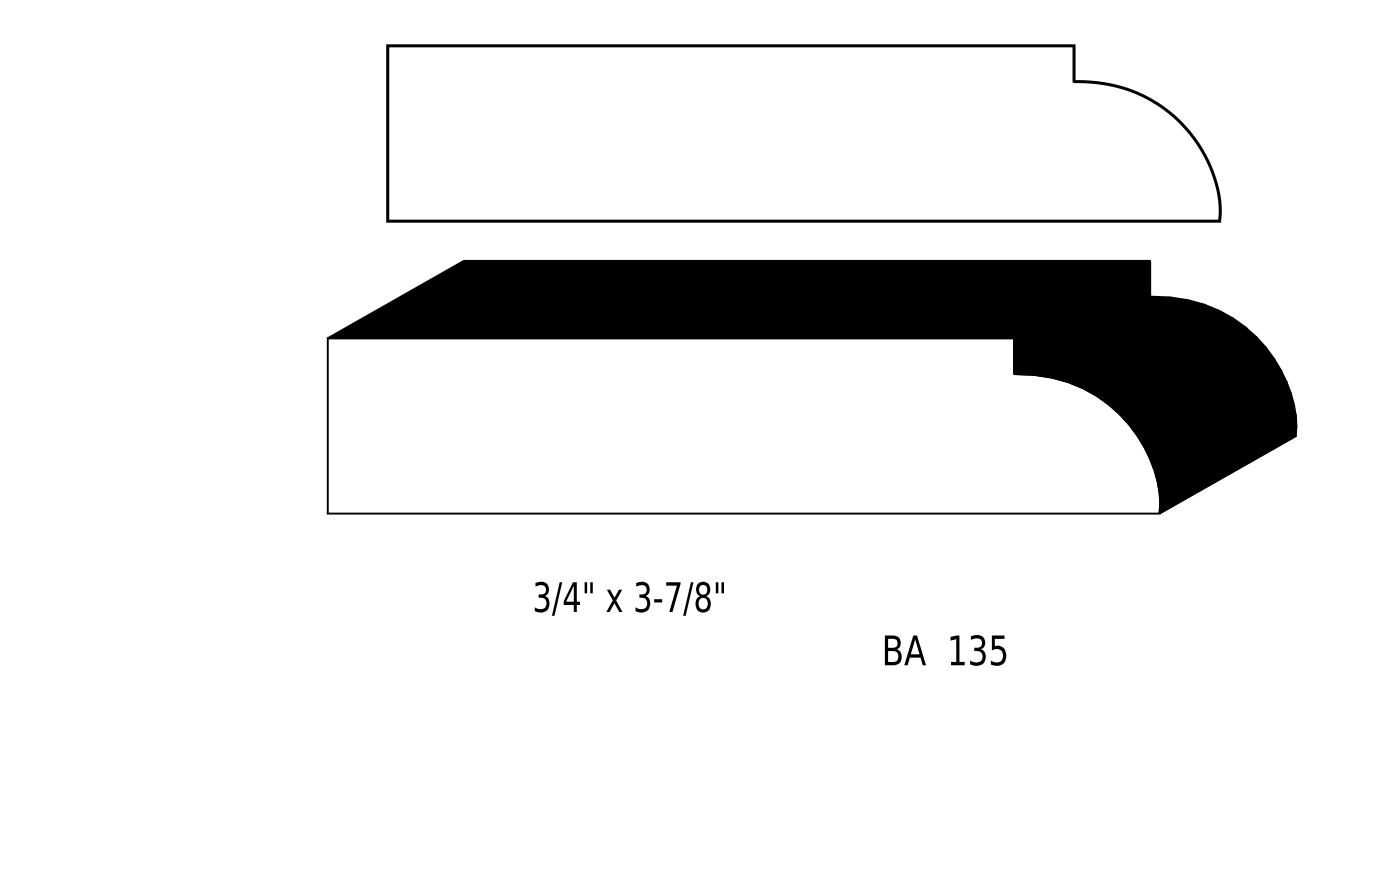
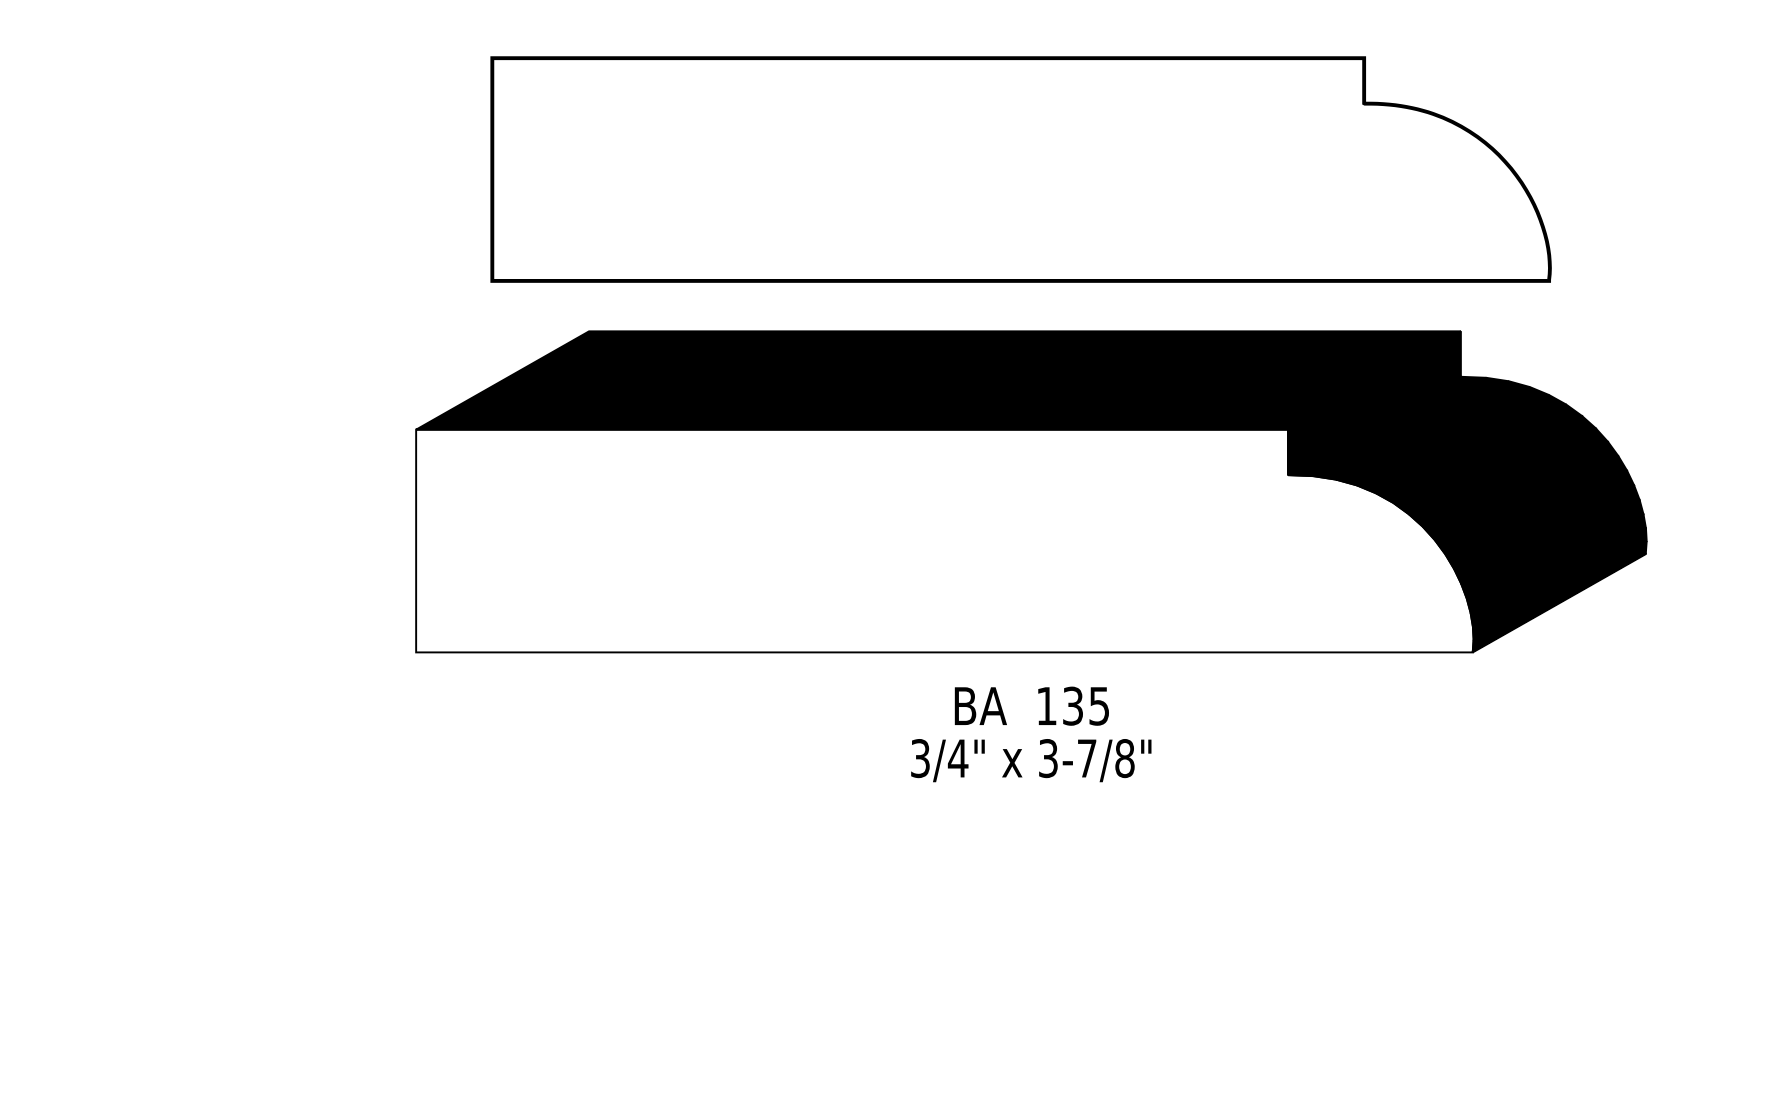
text: (629, 598) -> (1031, 760), moved
text: (945, 649) -> (1031, 705), moved

